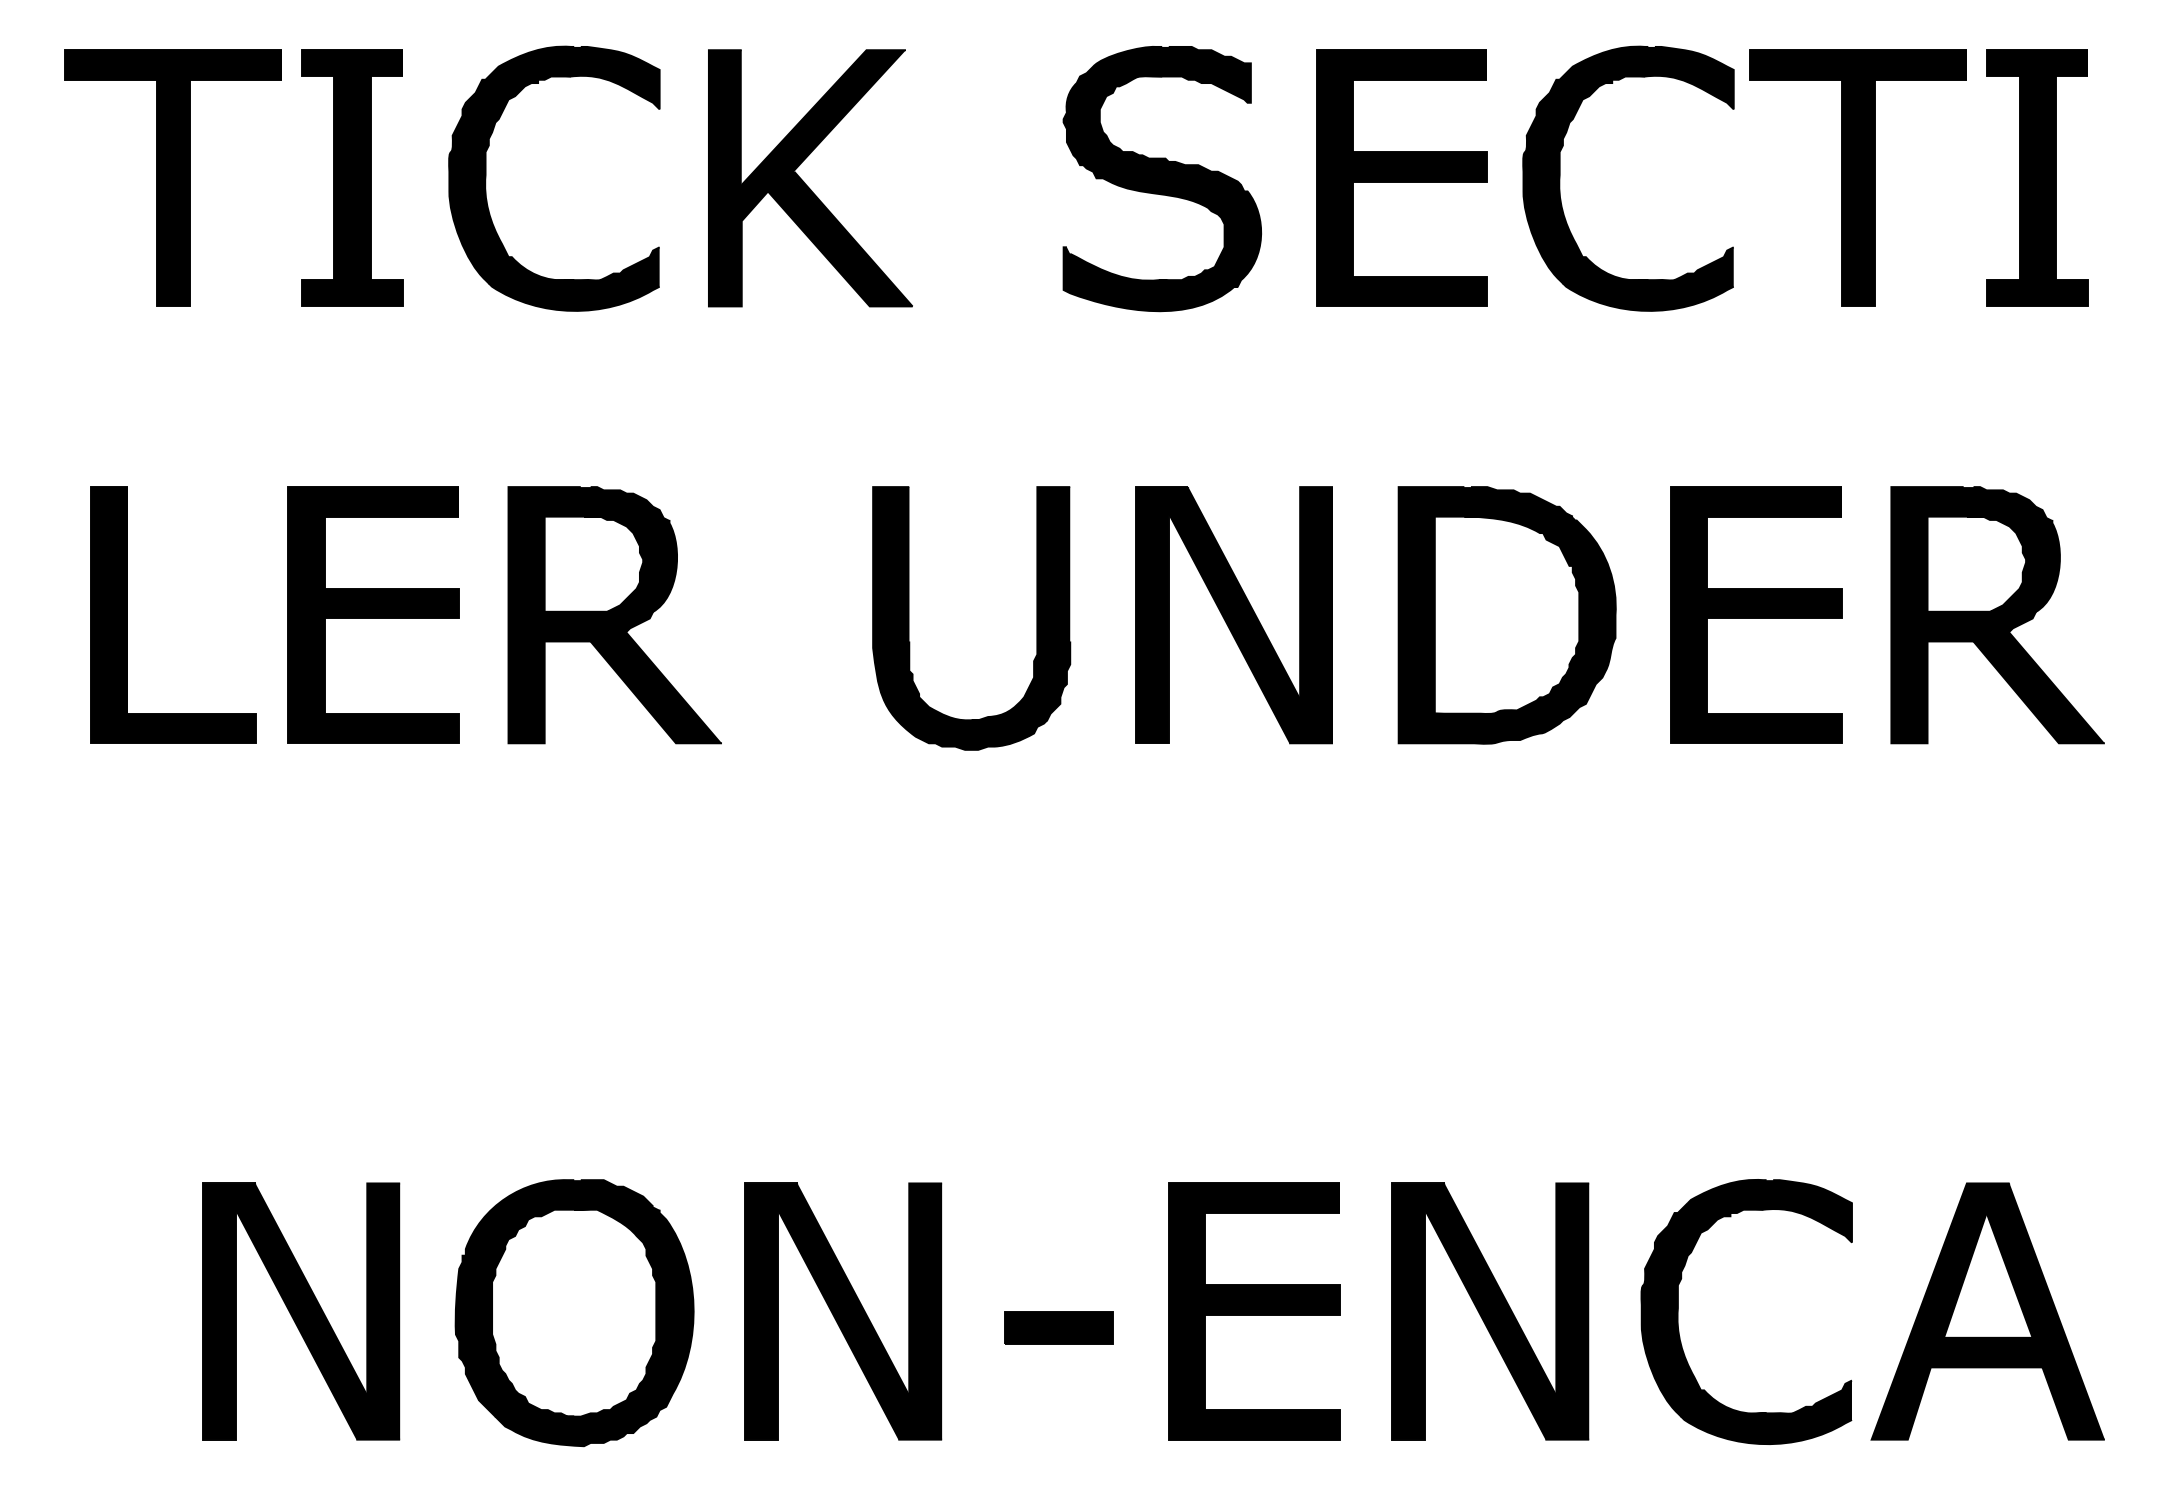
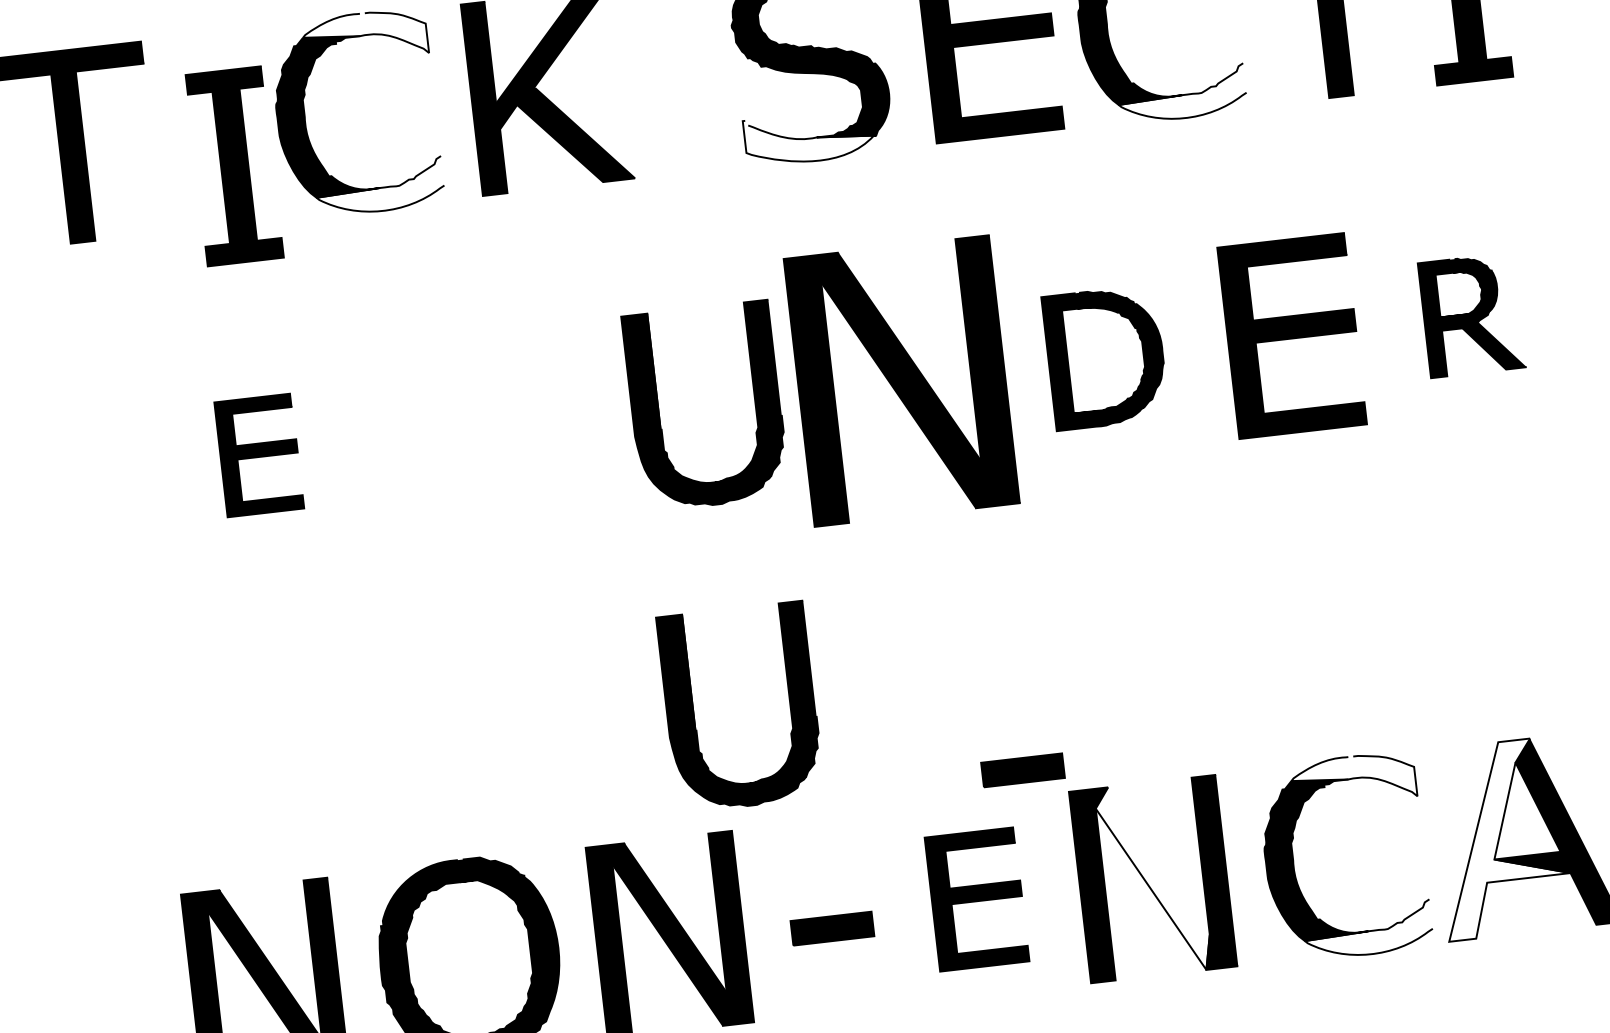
fill: (577, 77) -> (365, 36), removed
part: (352, 177) -> (234, 165), moved
fill: (573, 278) -> (379, 186), removed
fill: (1647, 278) -> (1181, 94), removed
fill: (1150, 279) -> (810, 137), removed
part: (127, 614) -> (75, 476), removed
part: (373, 614) -> (259, 455), size x0.6
part: (614, 615) -> (439, 434), removed
part: (1233, 615) -> (901, 381), size x1.4
part: (1506, 615) -> (1105, 357), size x0.7
part: (1997, 615) -> (1471, 315), size x0.6
part: (909, 1021) -> (694, 712), added
part: (1334, 1147) -> (1022, 770), added
fill: (1769, 1210) -> (1353, 779), removed
part: (1254, 1311) -> (977, 899), size x0.7
fill: (1490, 1311) -> (1153, 879), removed
fill: (1956, 1311) -> (1501, 838), removed
fill: (1766, 1412) -> (1368, 930), removed

